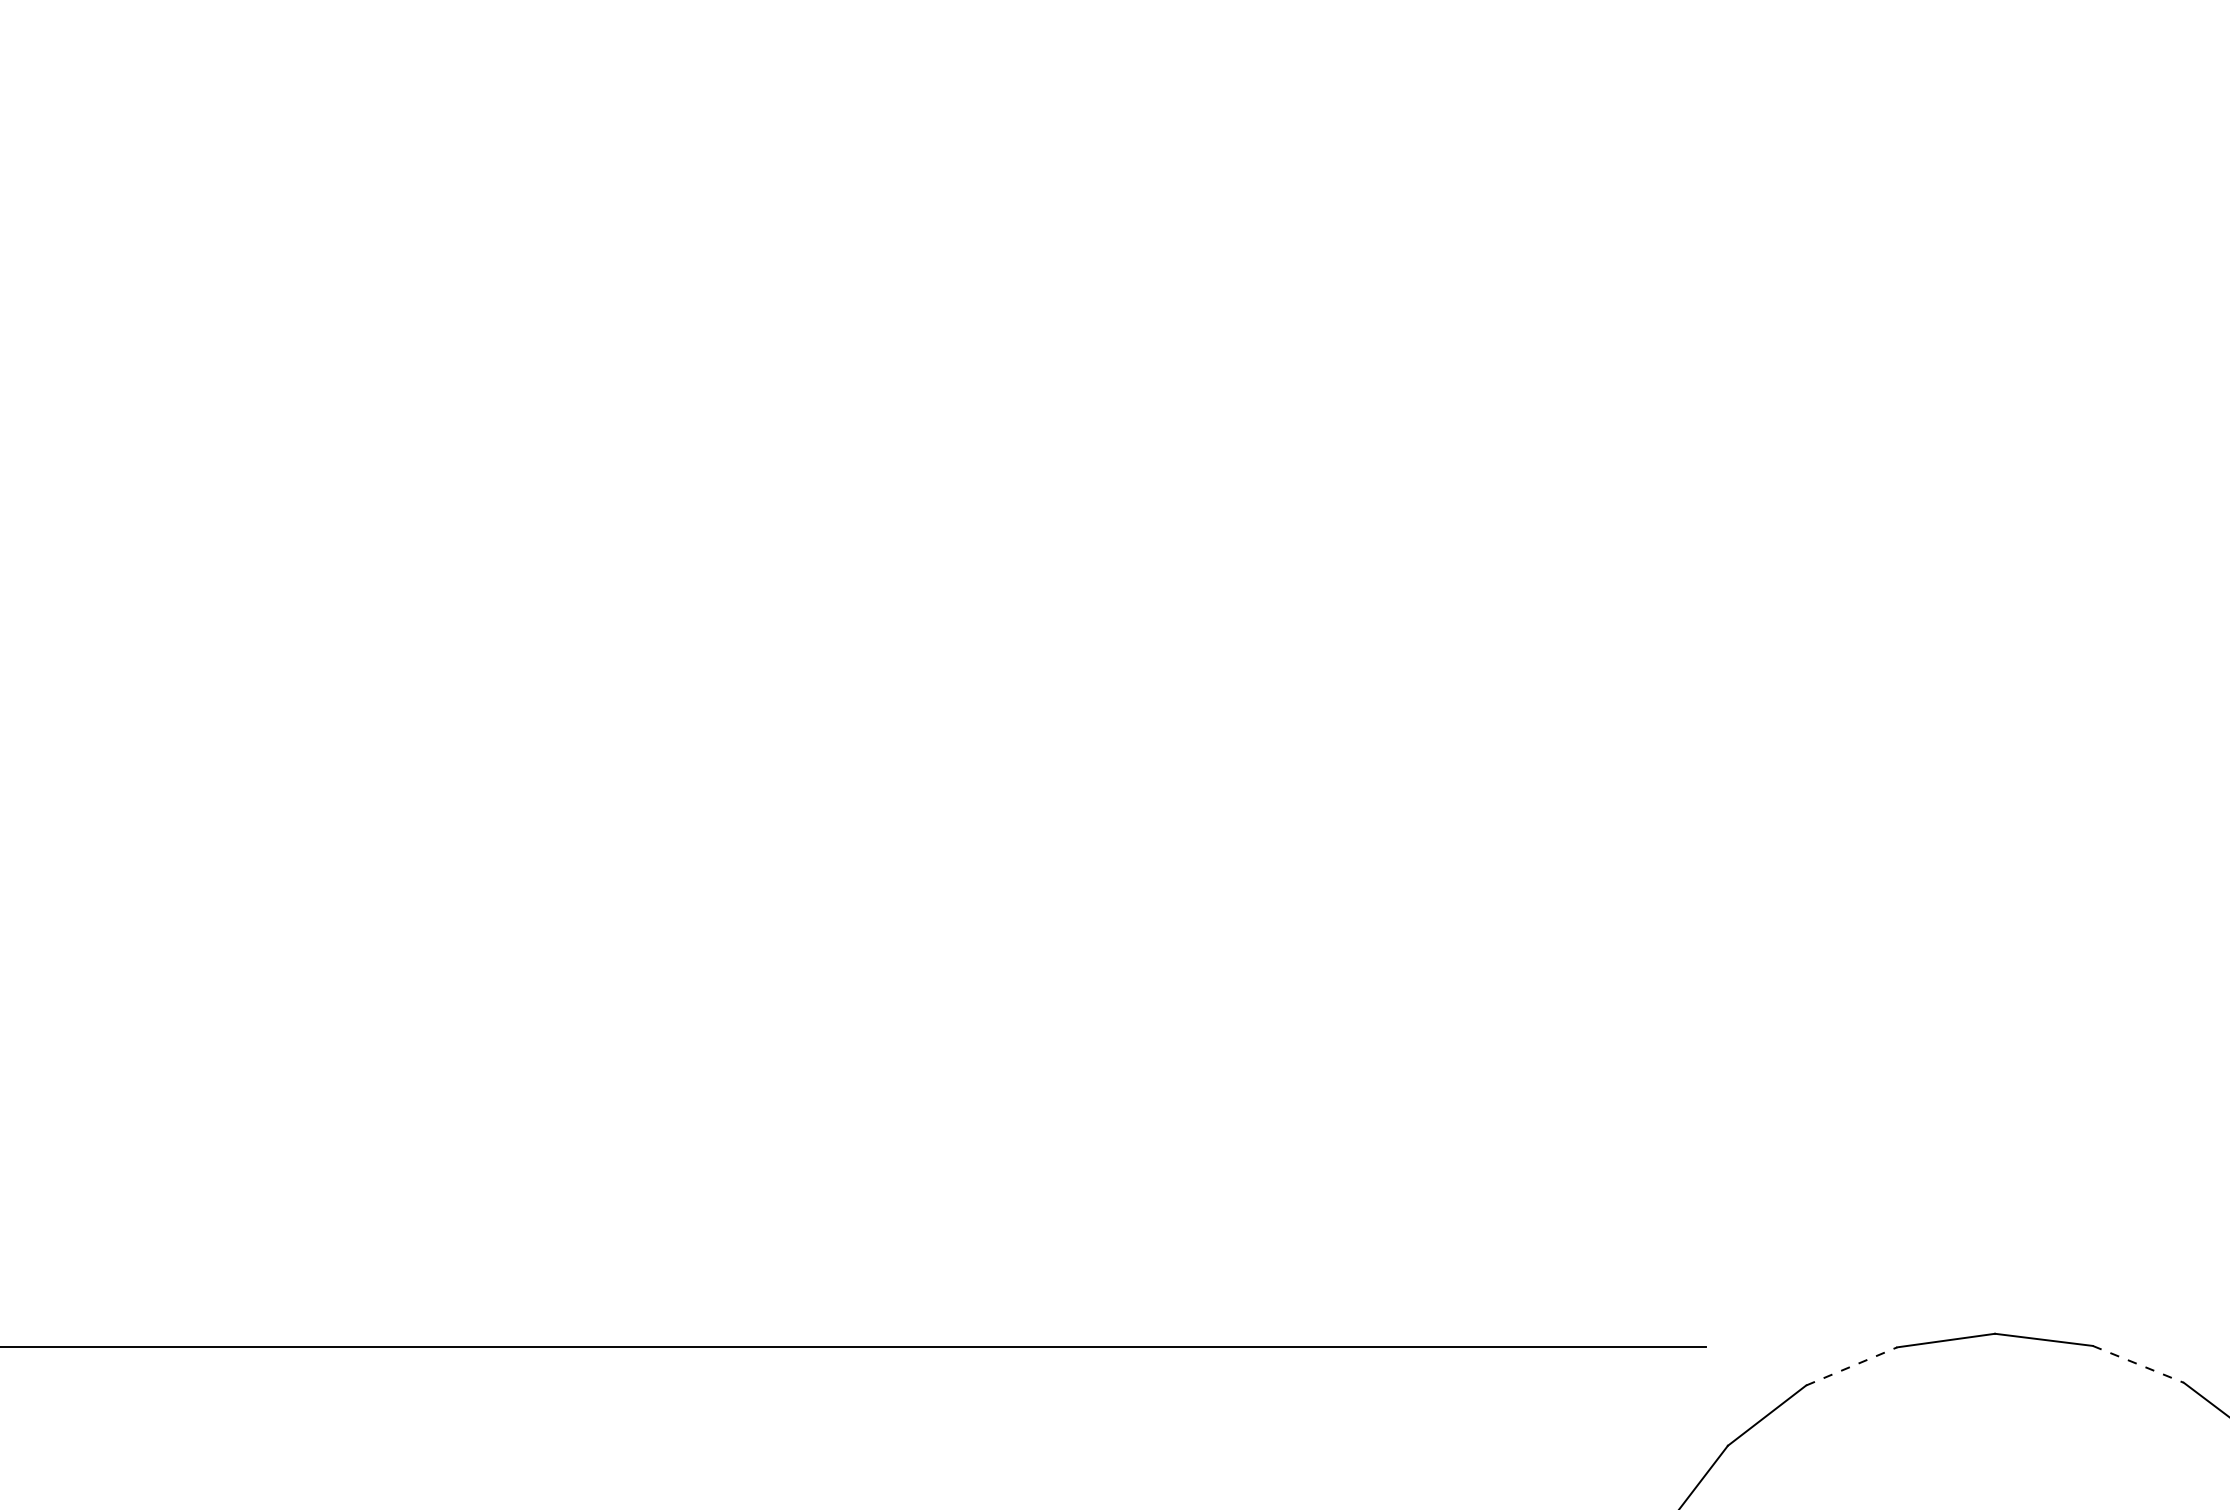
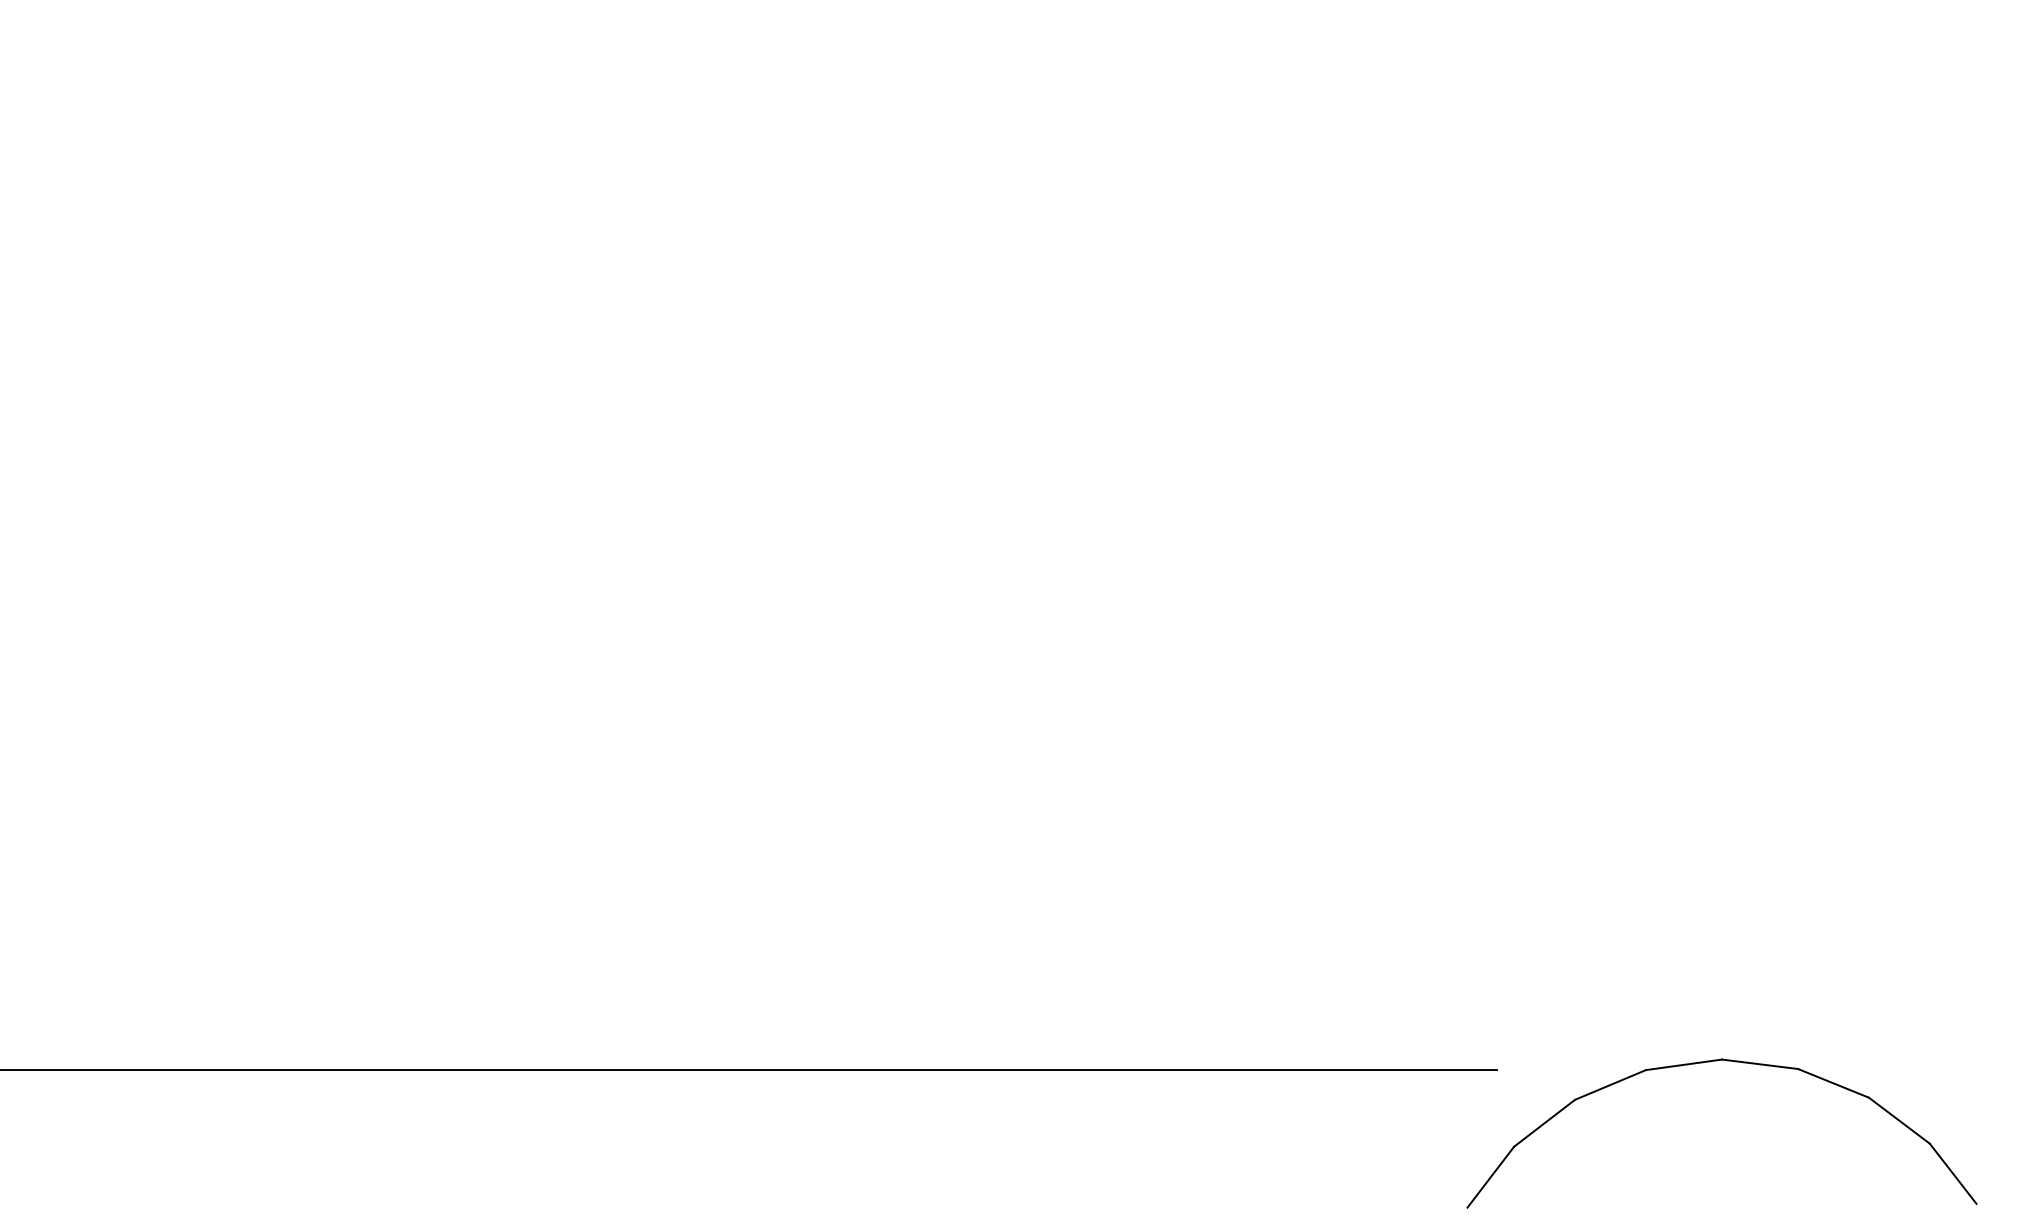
line: (2138, 1364) -> (1833, 1083), dashed -> solid
line: (1851, 1365) -> (1610, 1084), dashed -> solid

